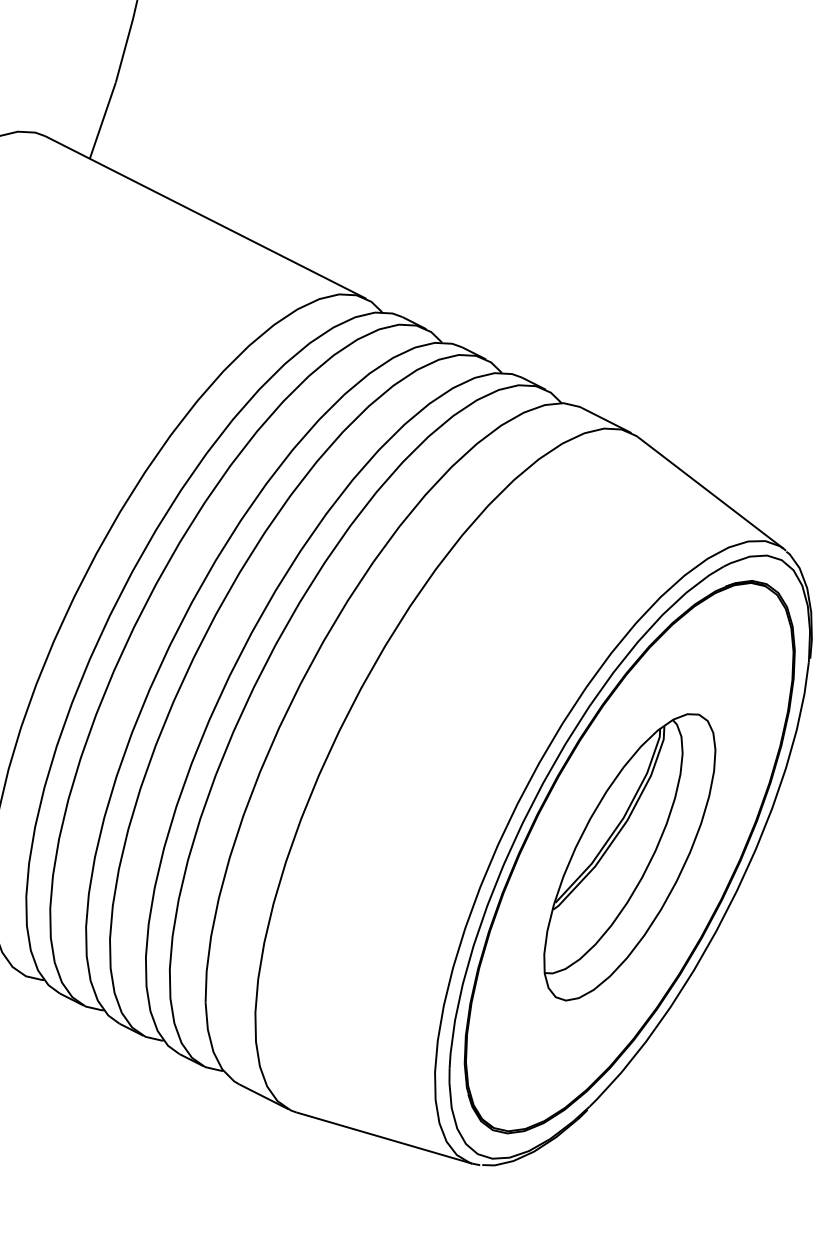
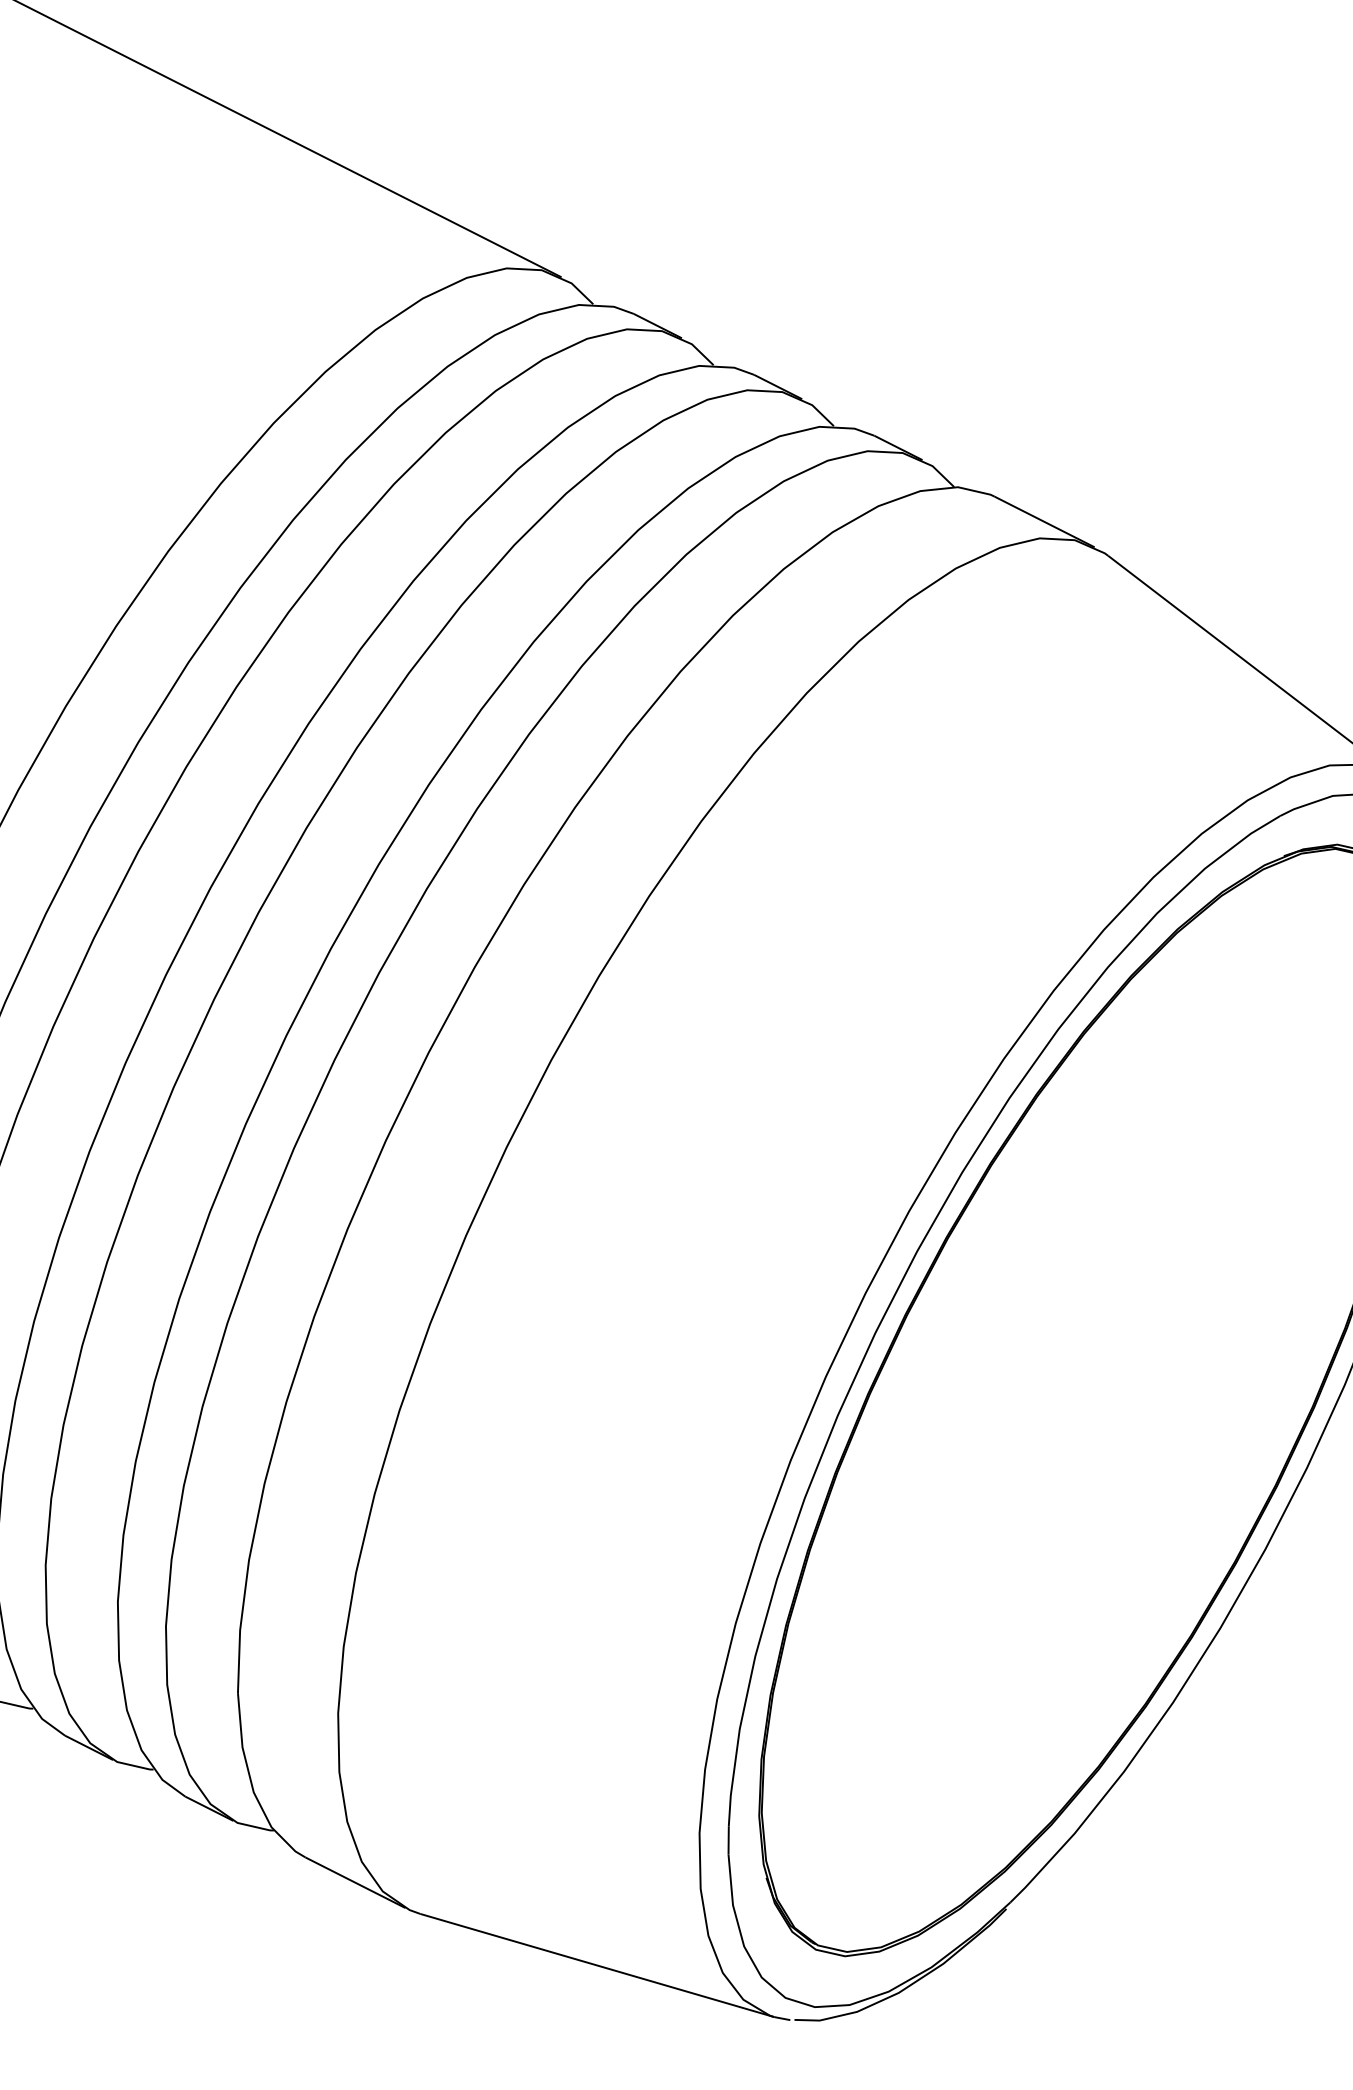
part: (629, 857) -> (1090, 1401), removed

